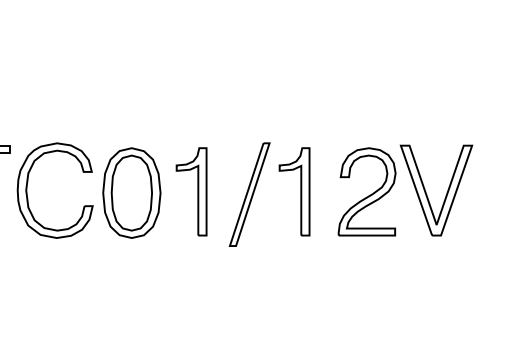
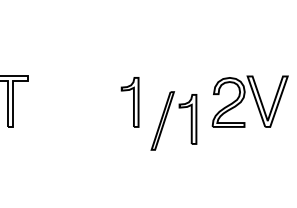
part: (101, 190) -> (79, 101), removed
part: (256, 190) -> (166, 118), moved

